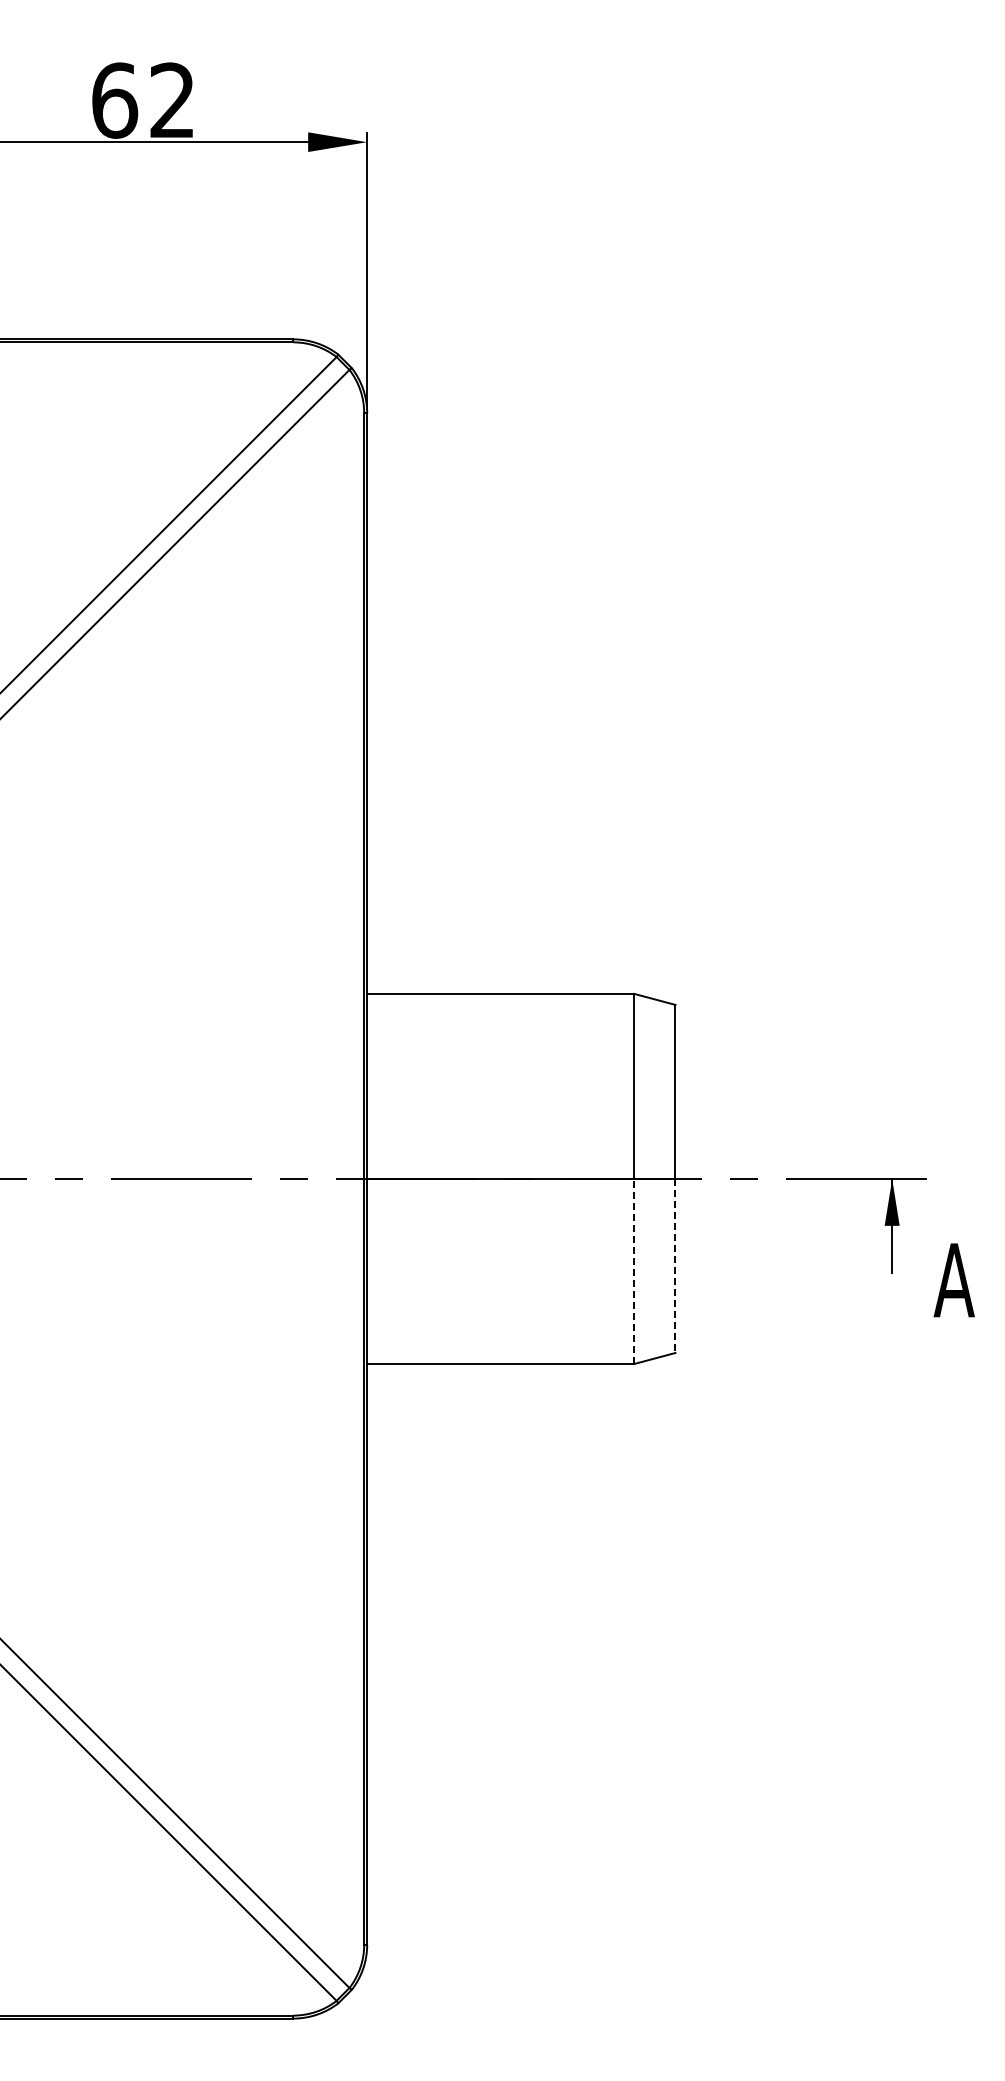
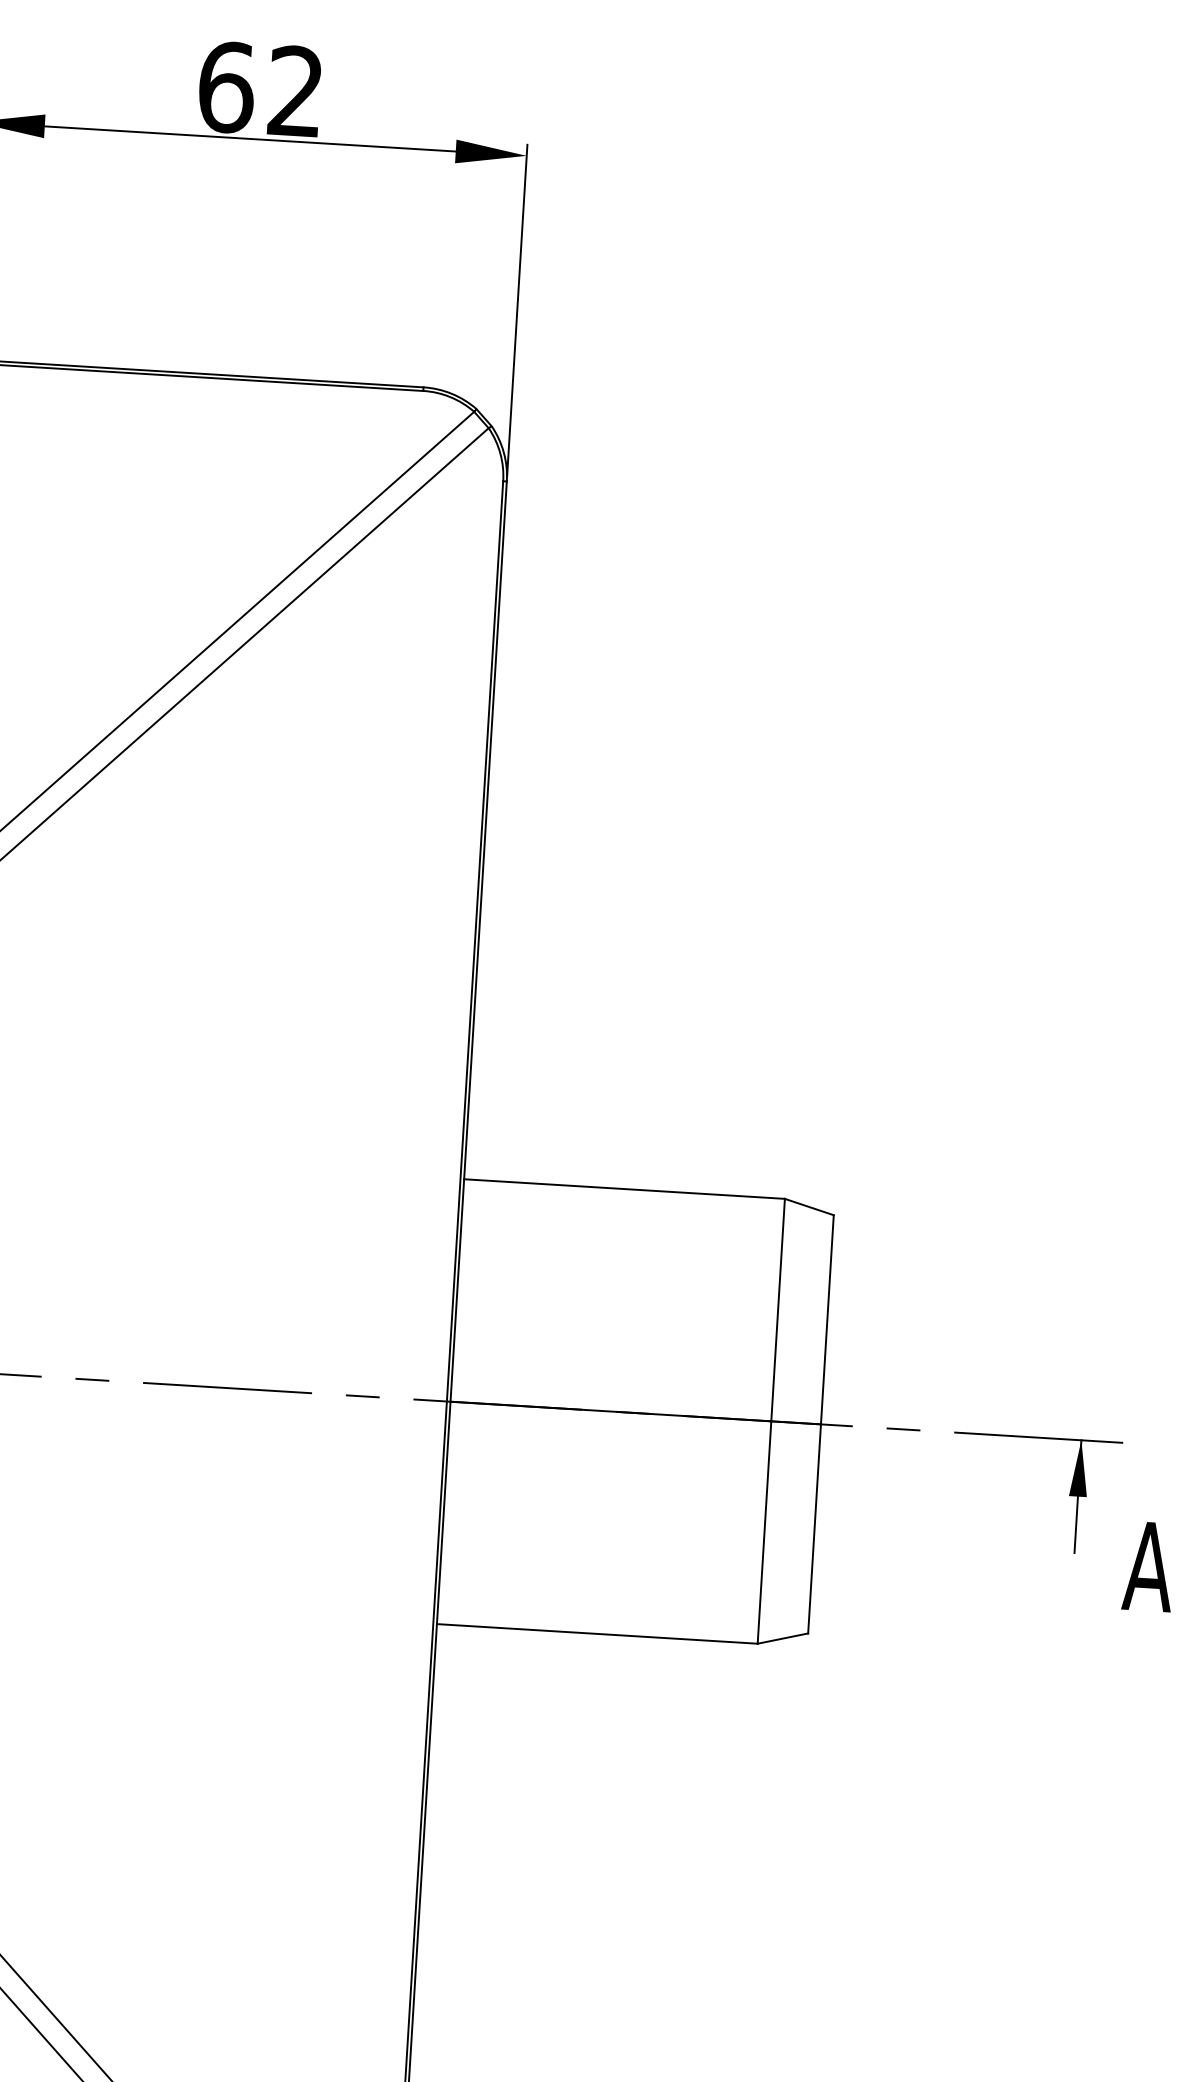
line: (675, 1265) -> (814, 1528), dashed -> solid
line: (634, 1271) -> (764, 1532), dashed -> solid

